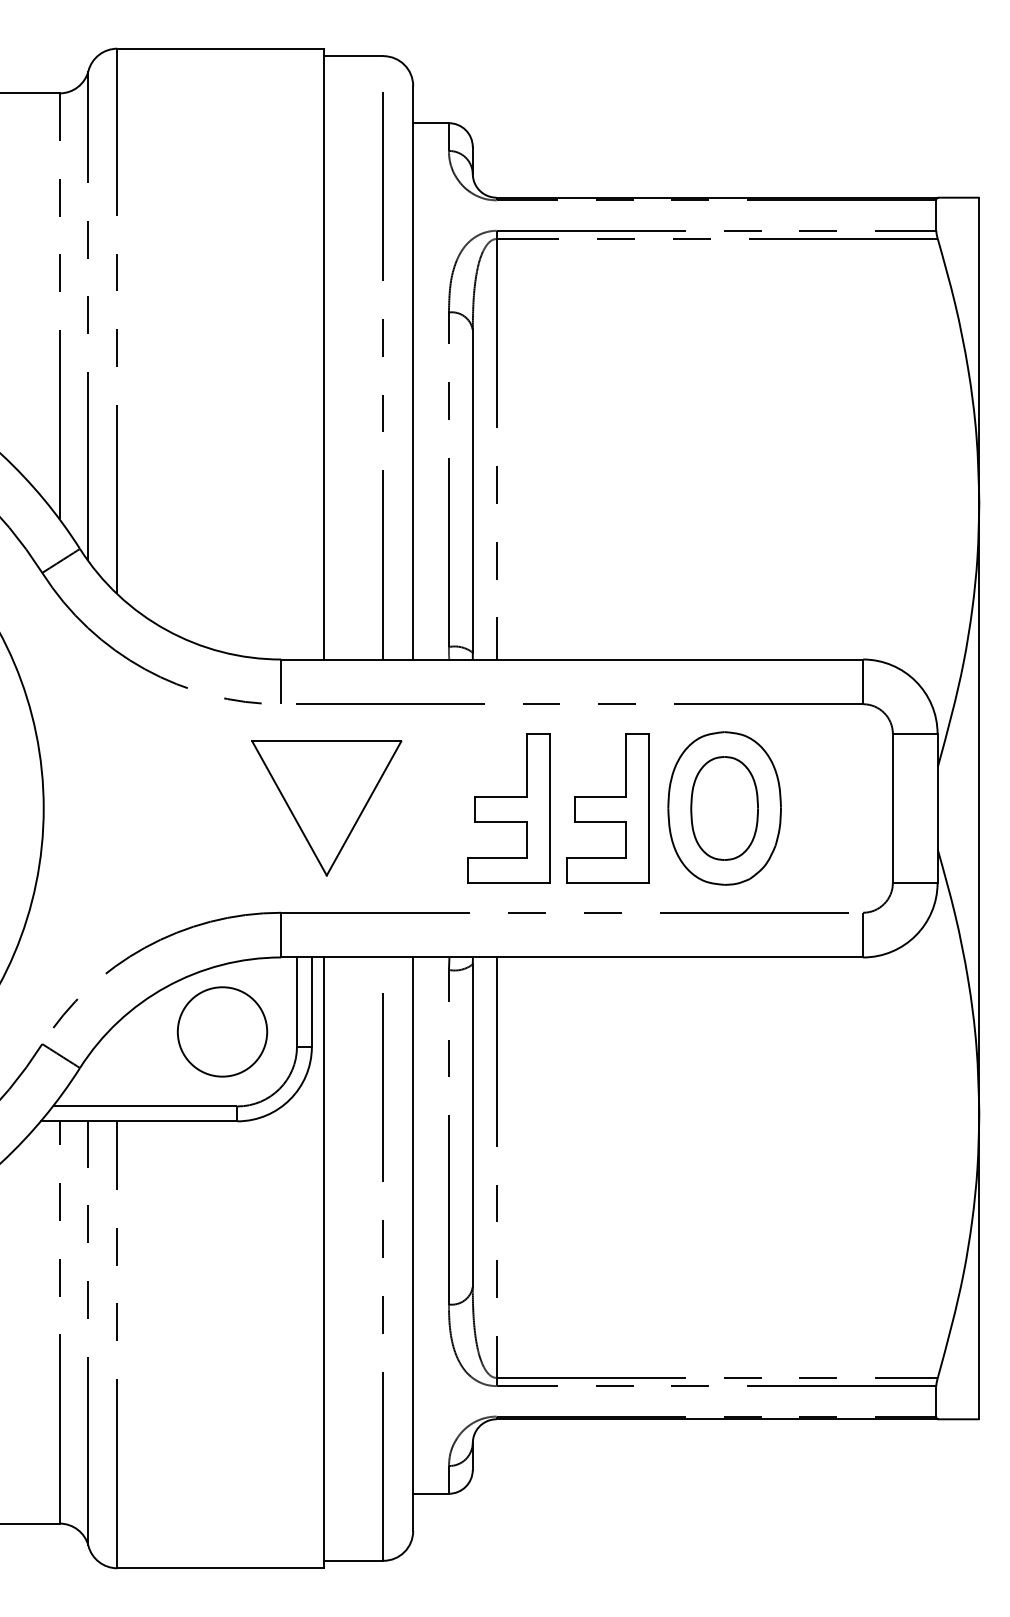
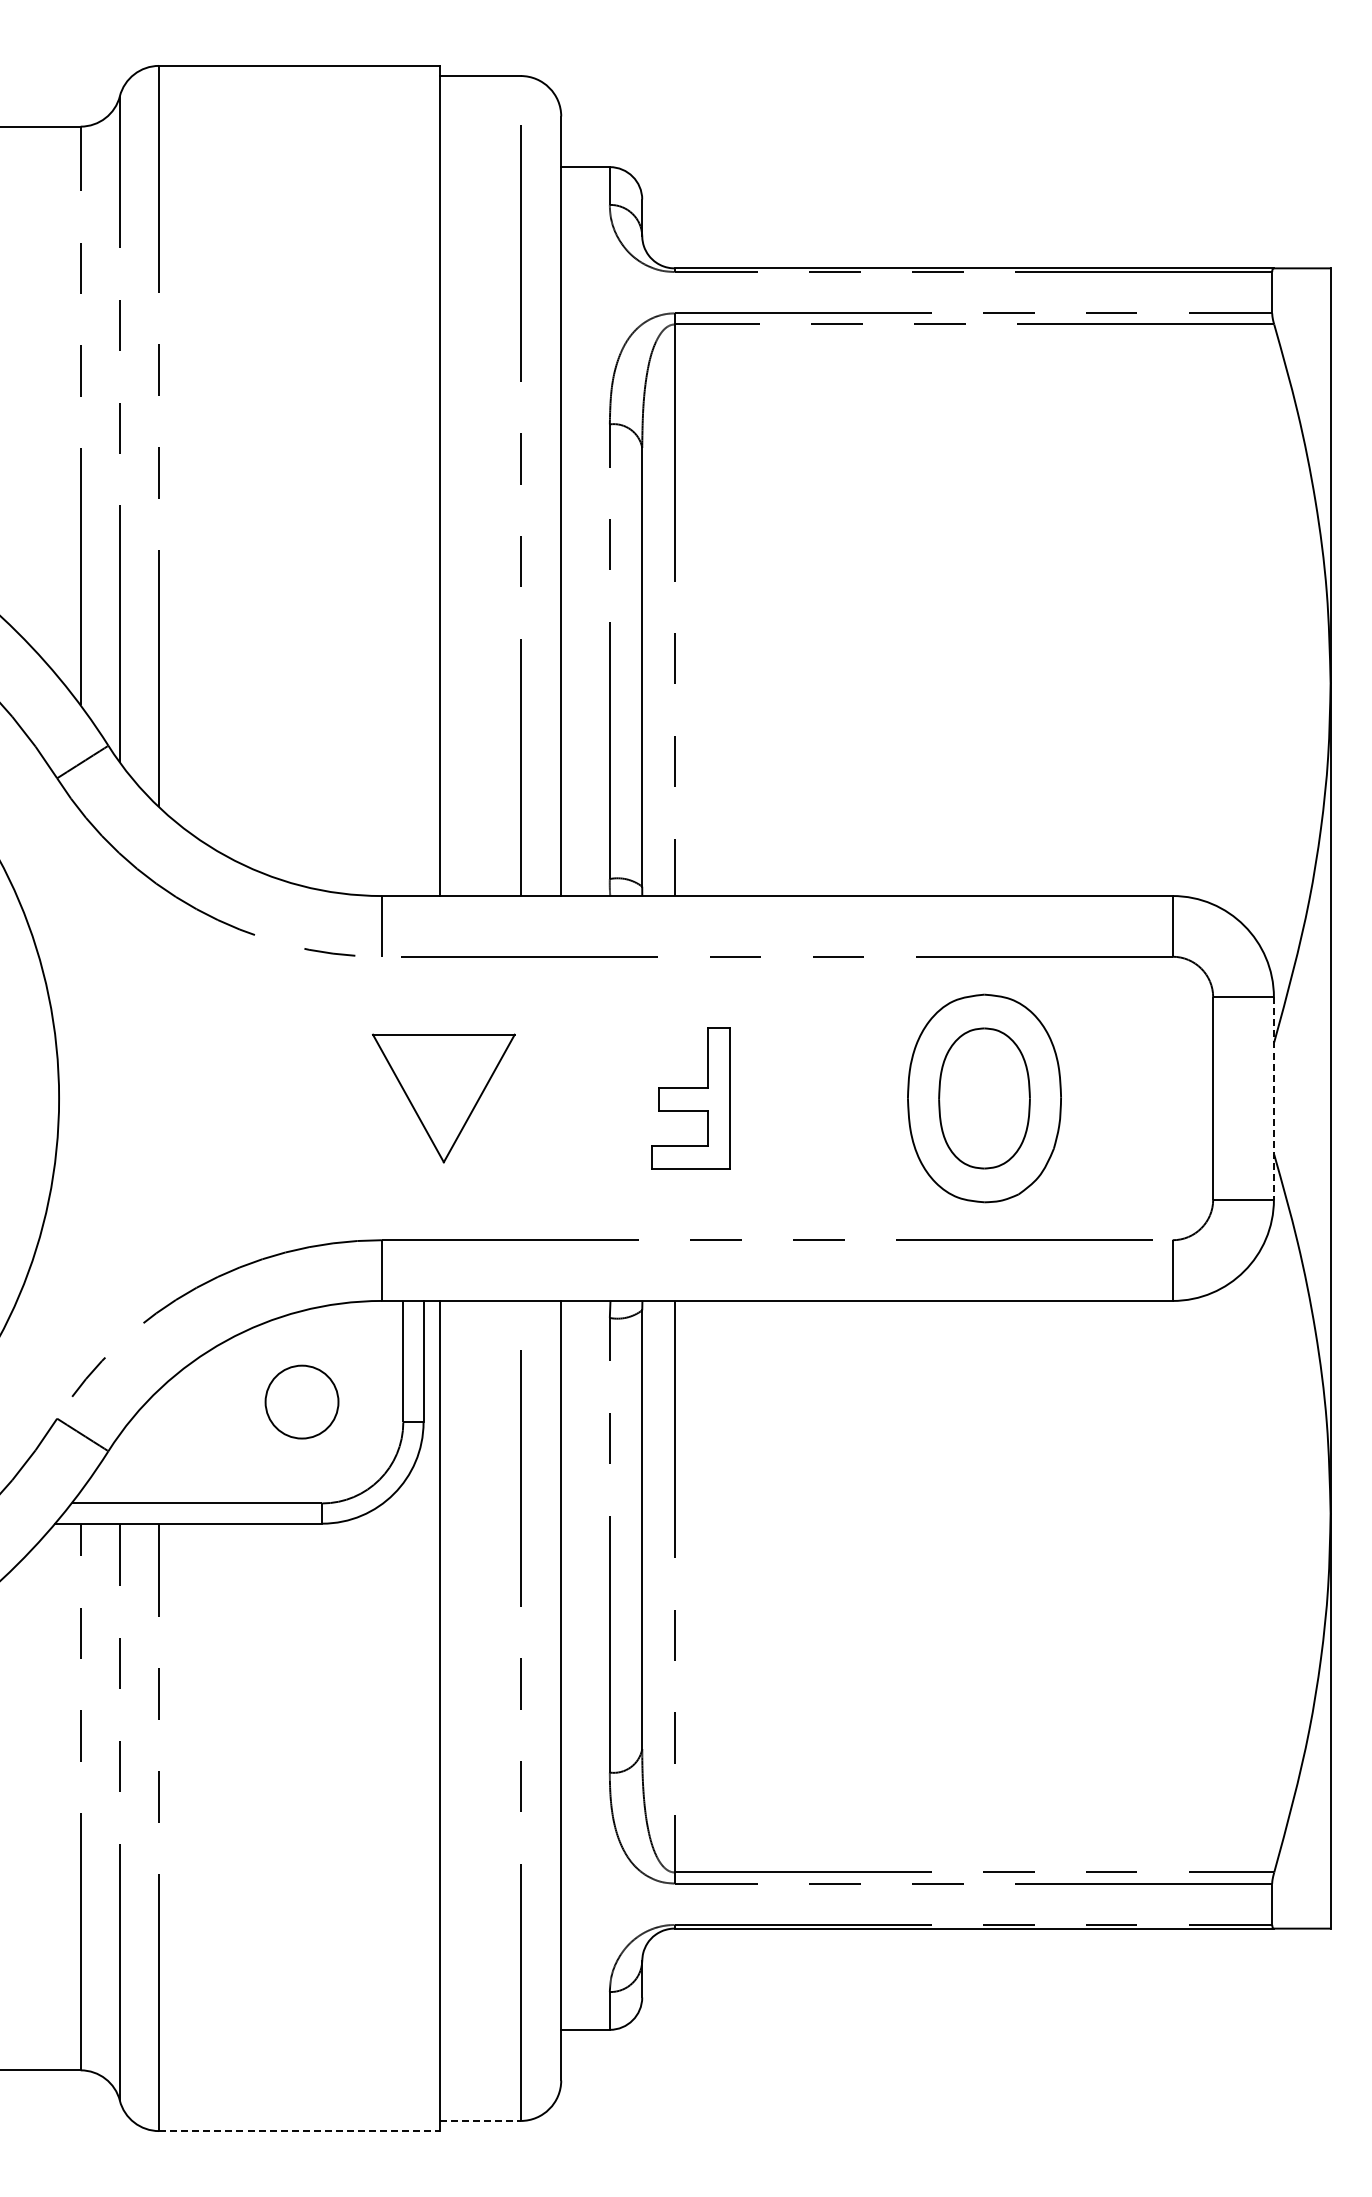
part: (326, 808) -> (443, 1098), size x0.7
part: (508, 808) -> (690, 1098), size x0.7
part: (607, 808) -> (825, 1098), removed
line: (937, 808) -> (1273, 1098), solid -> dashed
circle: (222, 1031) -> (301, 1401), size x0.6
line: (353, 1560) -> (480, 2120), solid -> dashed
line: (220, 1568) -> (299, 2131), solid -> dashed

